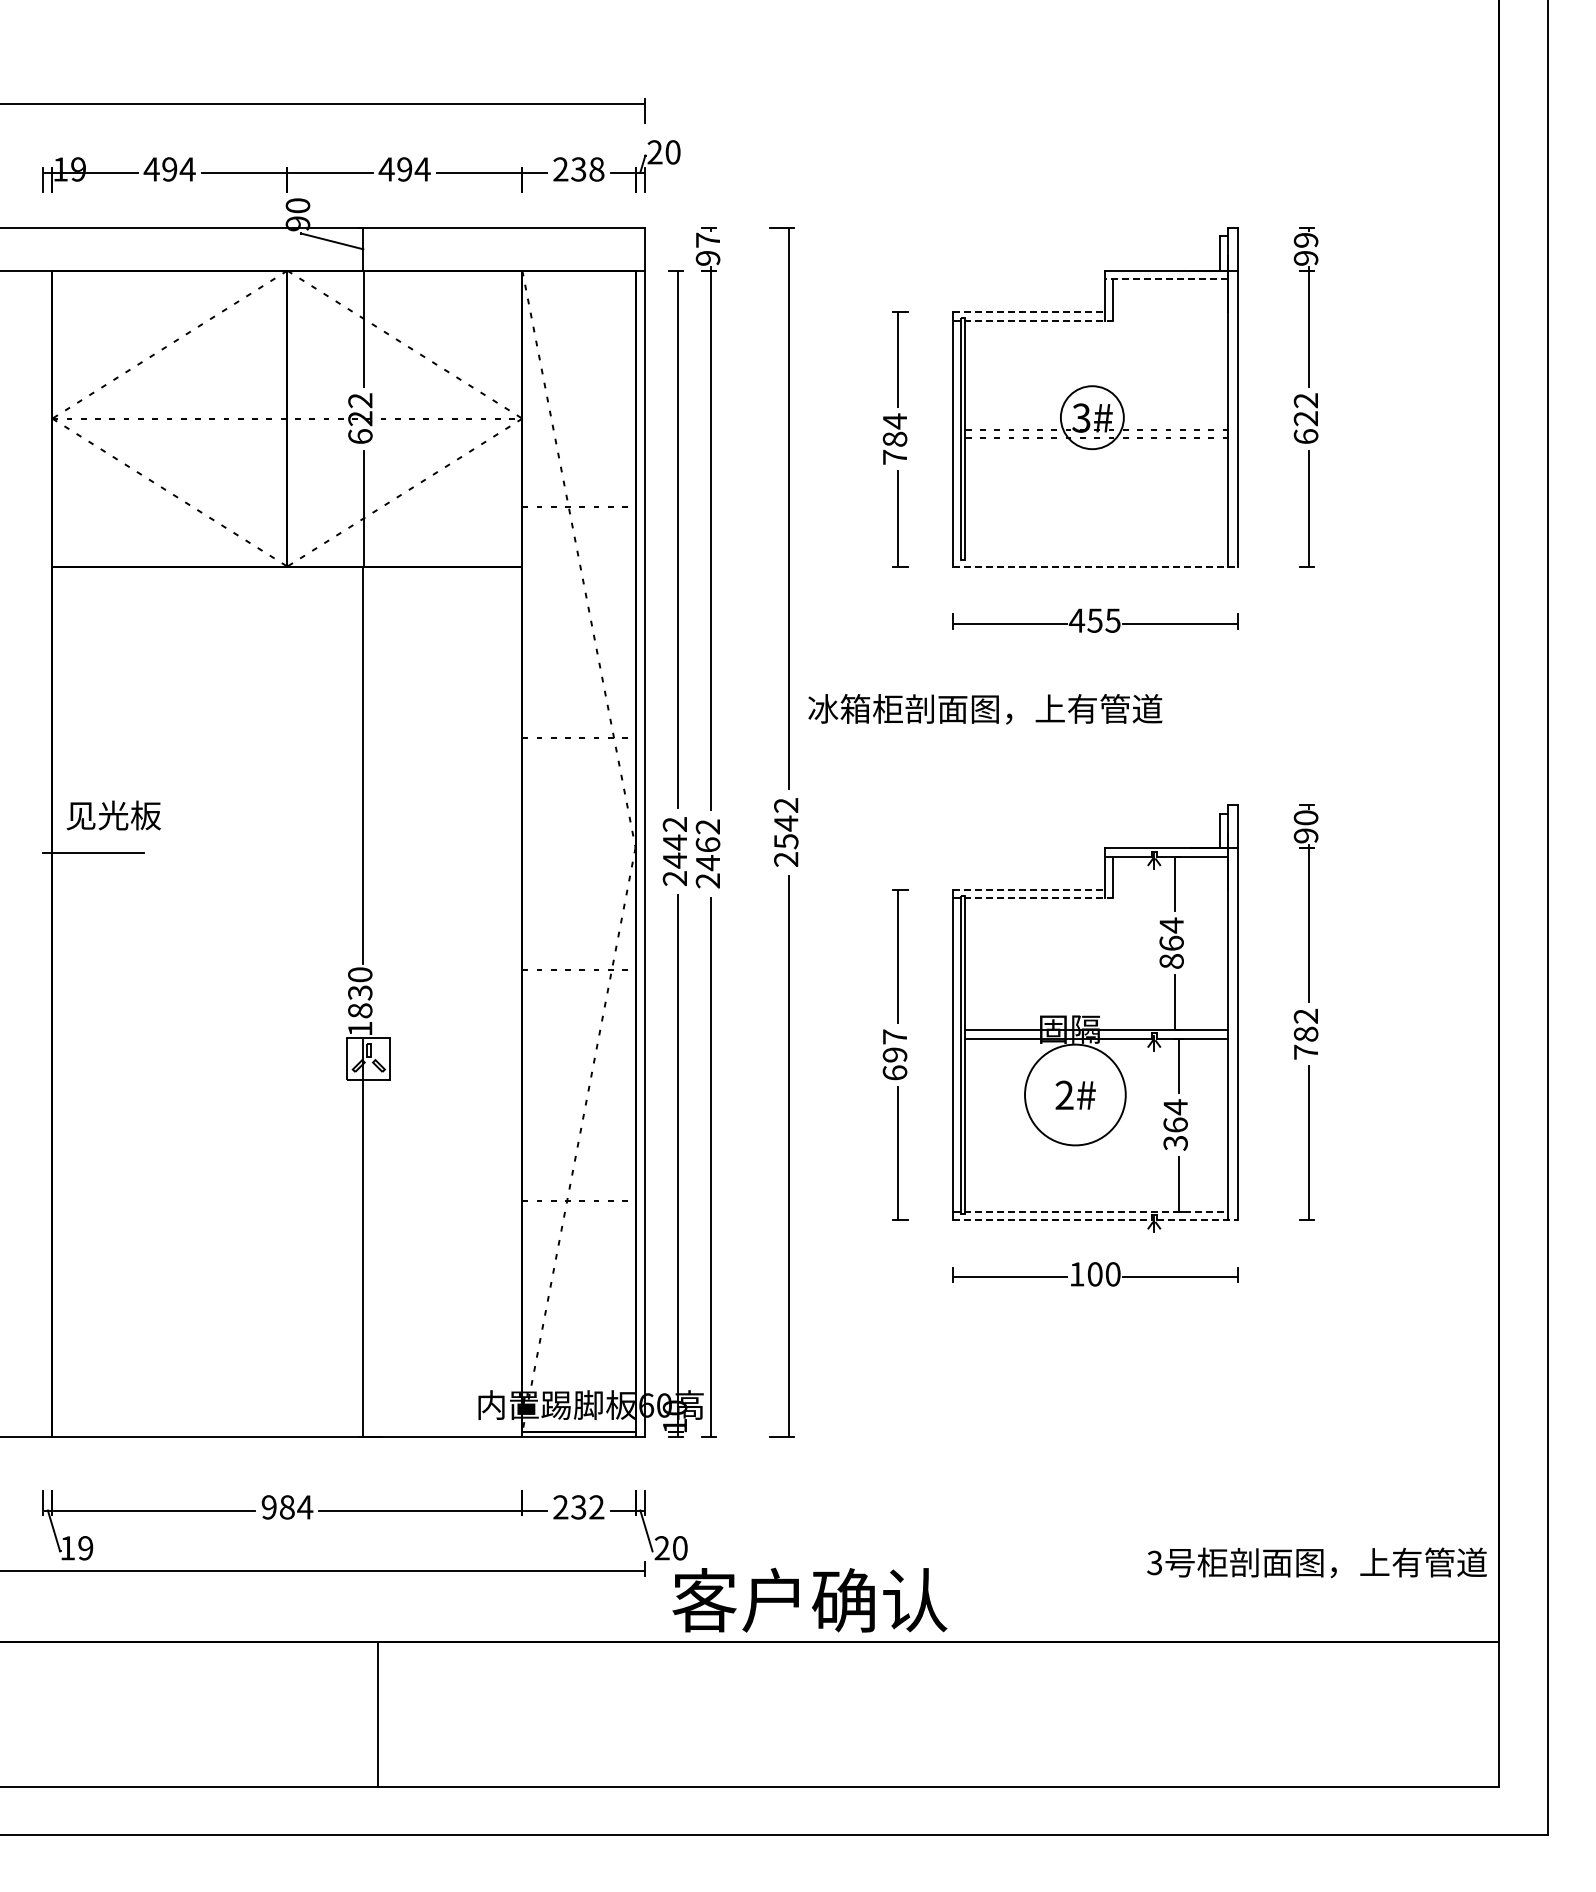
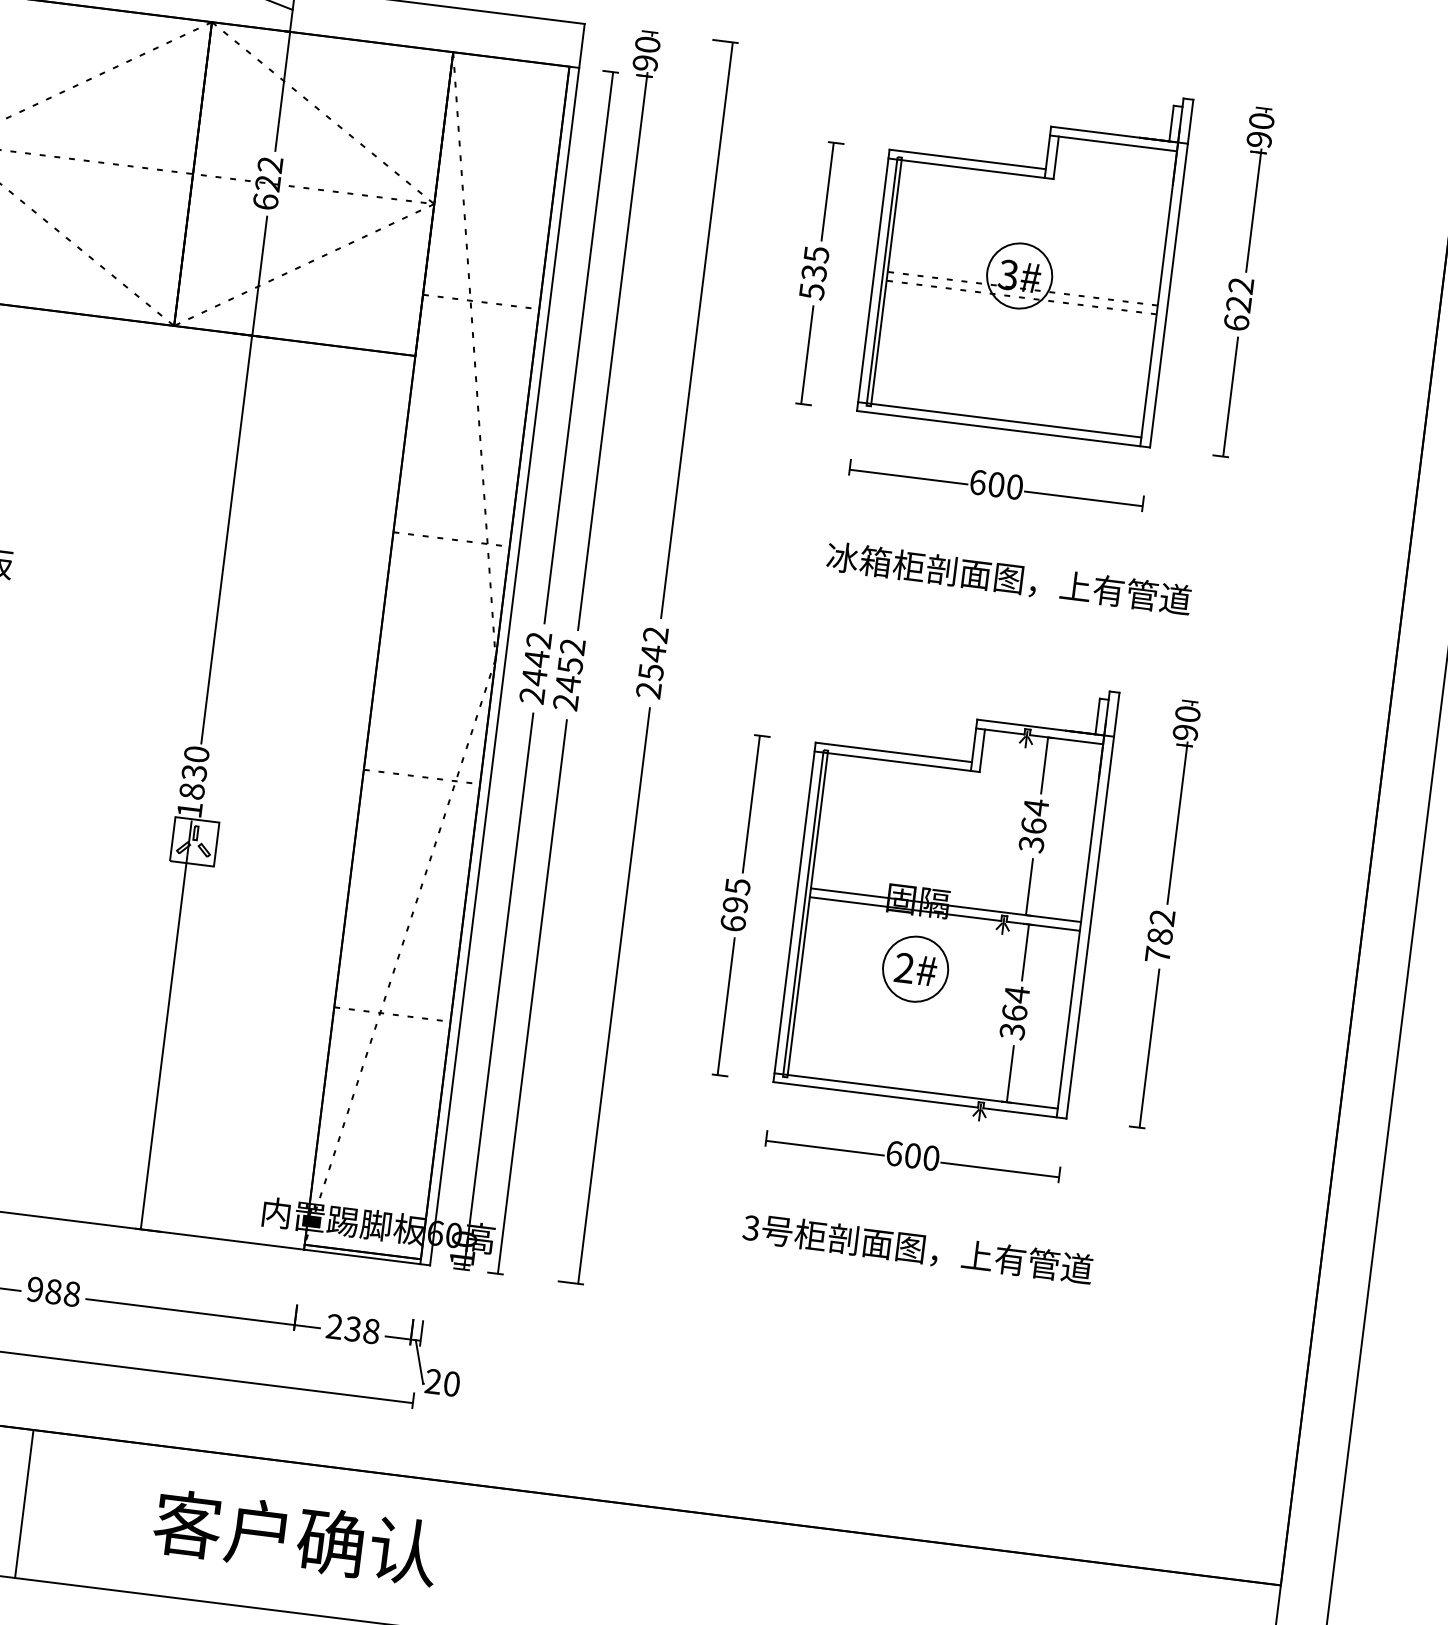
text: (707, 239) -> (647, 43), 97 -> 90
text: (1306, 240) -> (1262, 121), 99 -> 90
line: (1166, 279) -> (1113, 143), dashed -> solid
line: (1029, 312) -> (968, 159), dashed -> solid
line: (1033, 320) -> (971, 168), dashed -> solid
text: (894, 439) -> (813, 273), 784 -> 535
line: (1090, 558) -> (999, 420), added
line: (1095, 566) -> (1003, 429), dashed -> solid
text: (1094, 620) -> (995, 484), 455 -> 600
text: (985, 709) -> (1009, 578), moved
text: (707, 844) -> (569, 664), 2462 -> 2452
line: (1029, 889) -> (894, 752), dashed -> solid
line: (1033, 898) -> (897, 762), dashed -> solid
text: (1171, 961) -> (1031, 844), 864 -> 364
text: (895, 1036) -> (738, 886), 697 -> 695
circle: (1074, 1094) -> (914, 968), size x0.62
line: (1090, 1211) -> (916, 1090), dashed -> solid
line: (1052, 1220) -> (876, 1095), dashed -> solid
line: (1198, 1220) -> (1025, 1113), dashed -> solid
text: (1077, 1274) -> (894, 1153), 100 -> 600
text: (305, 1507) -> (72, 1294), 984 -> 988
text: (596, 1507) -> (371, 1331), 232 -> 238
text: (1316, 1562) -> (917, 1248), moved
text: (809, 1599) -> (295, 1536), moved
line: (378, 1714) -> (24, 1504), moved

